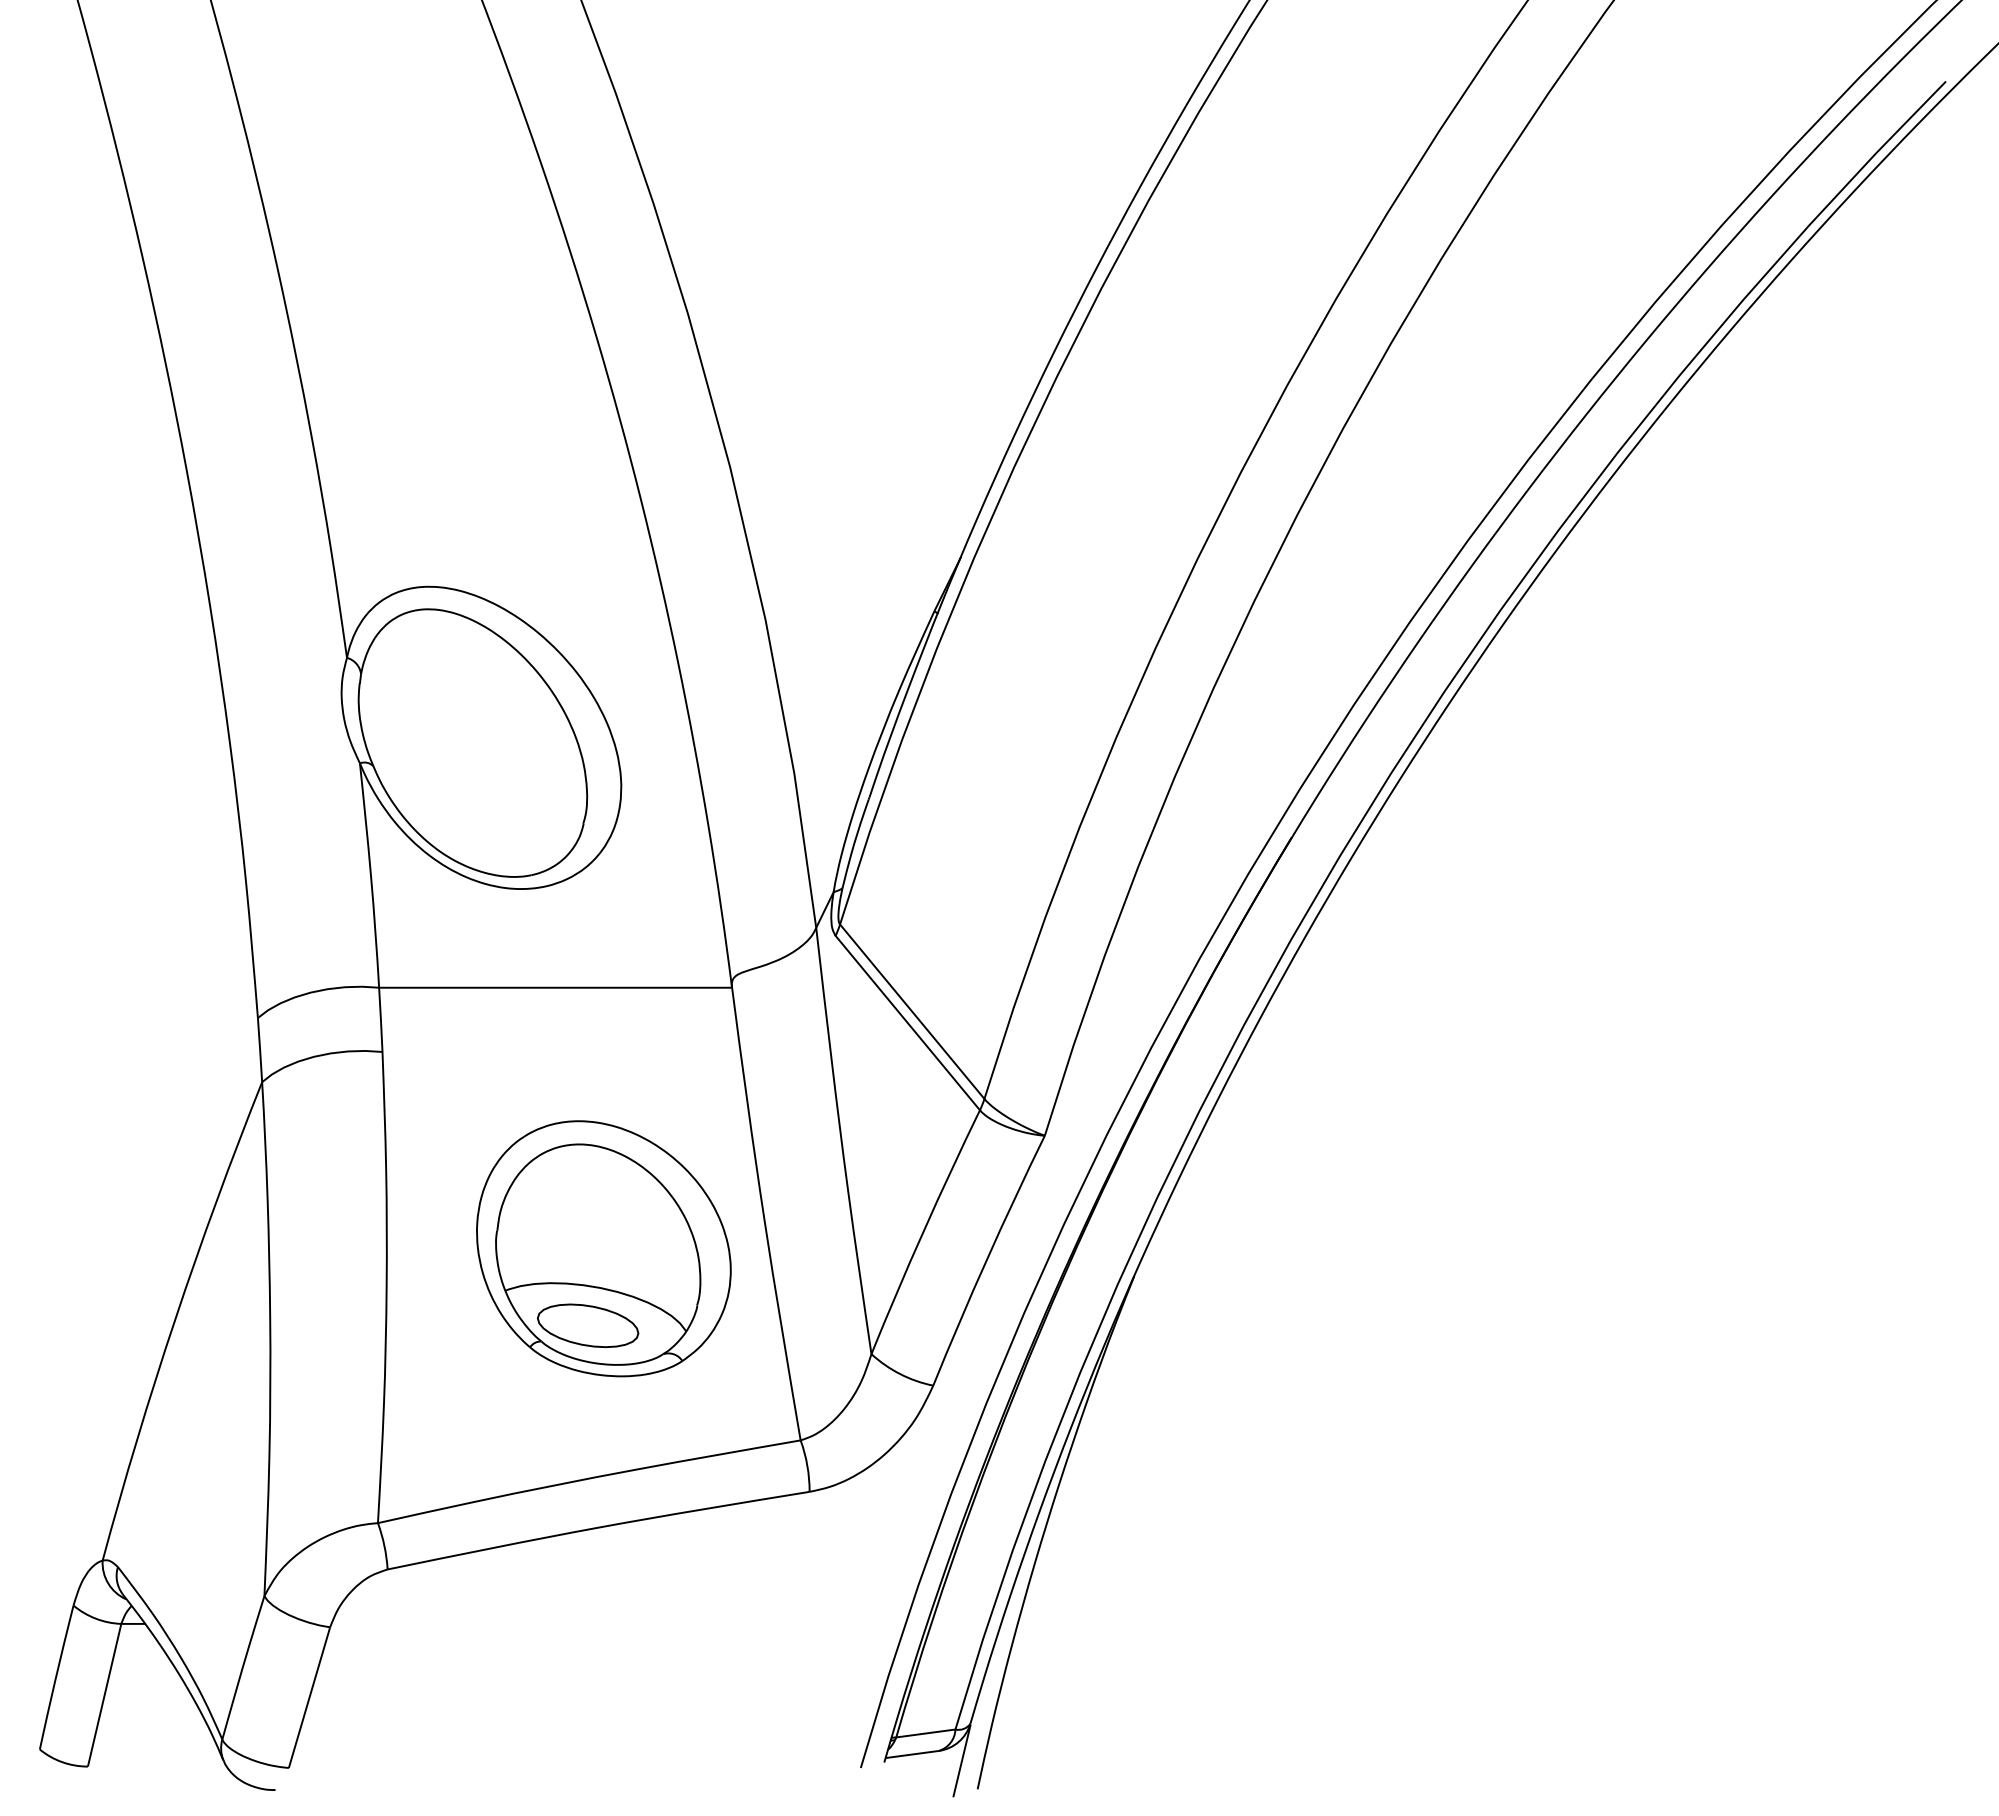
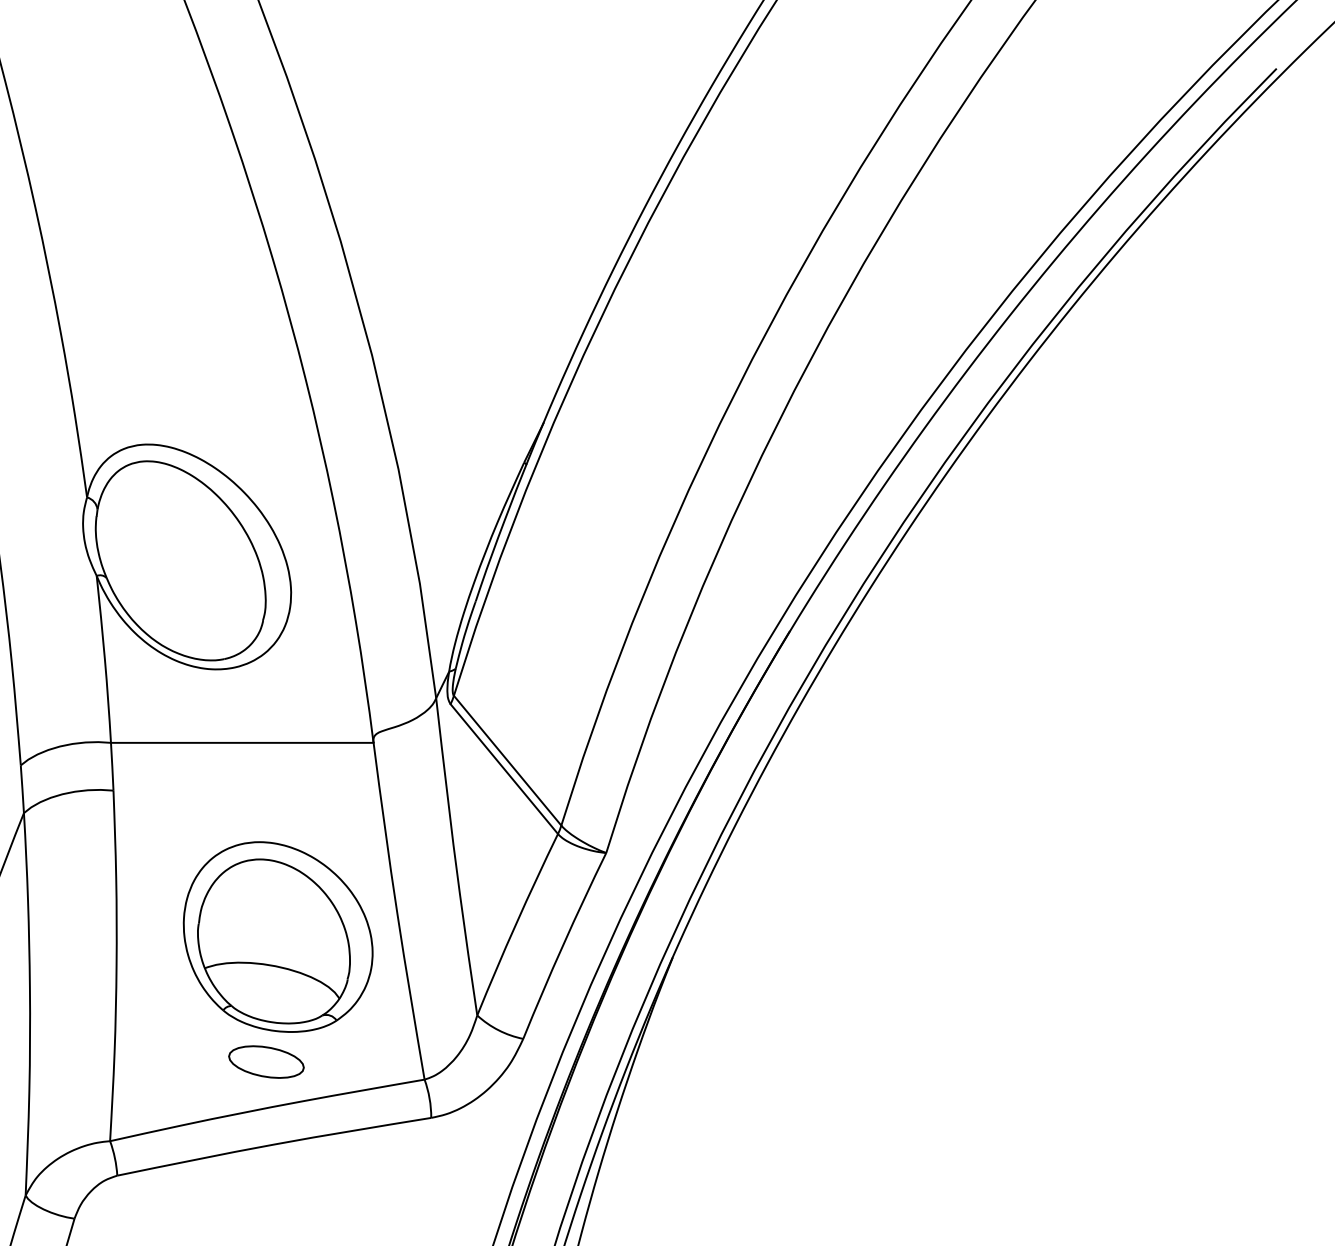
part: (588, 1325) -> (266, 1061), moved

